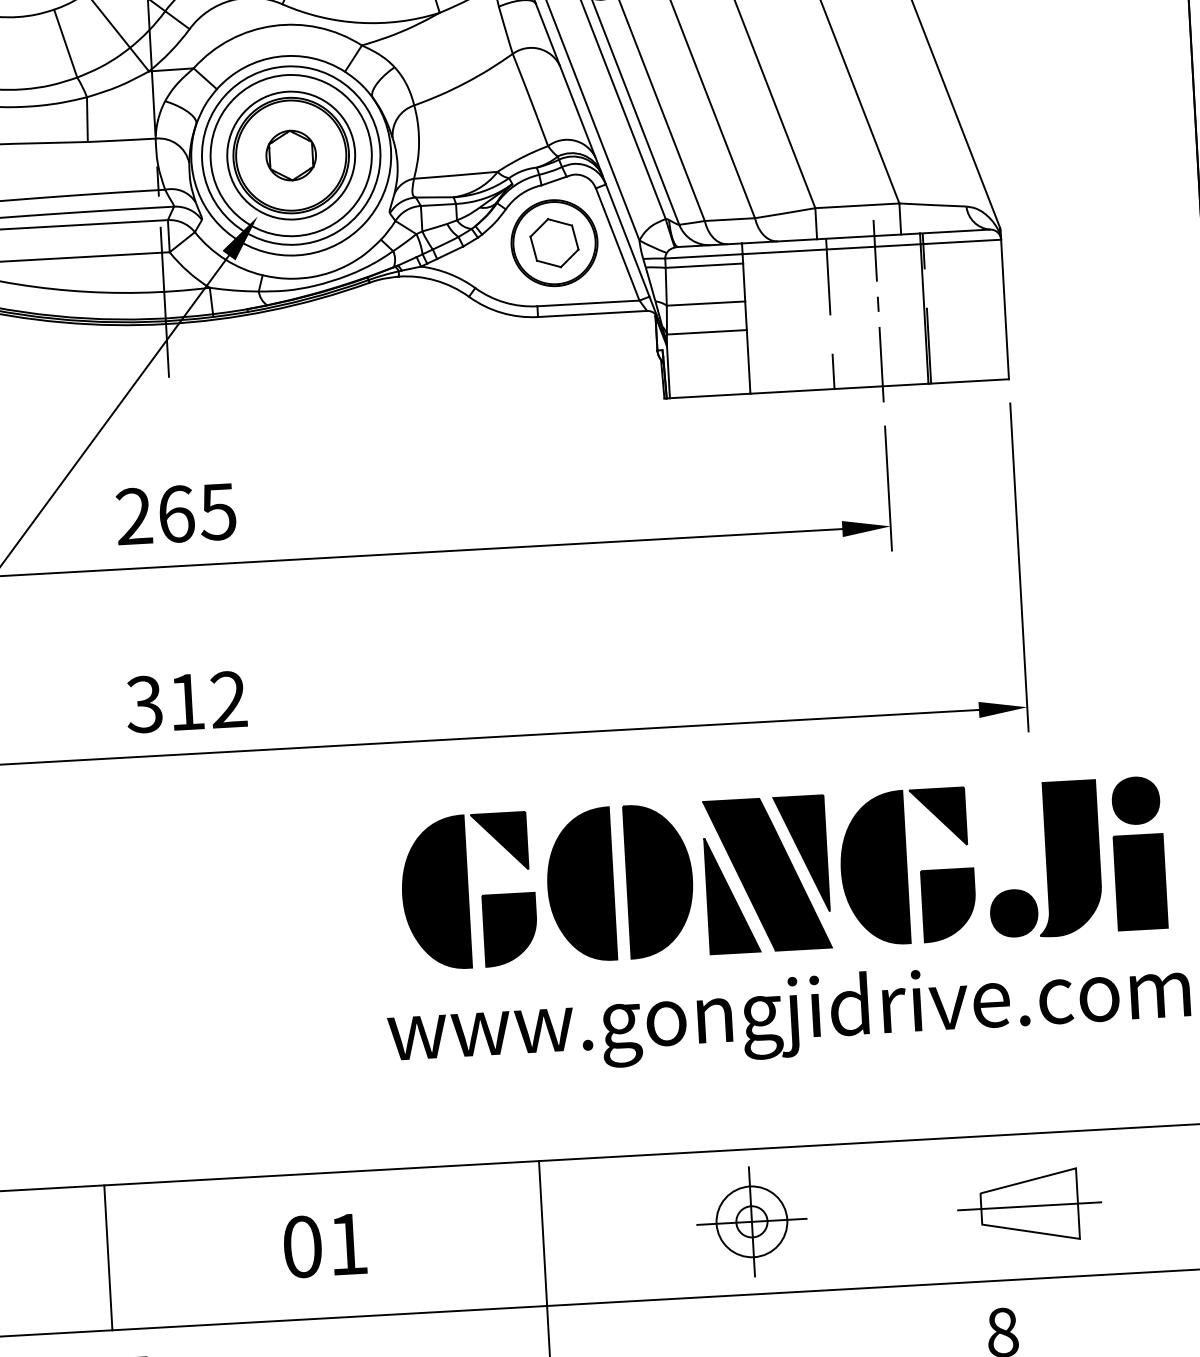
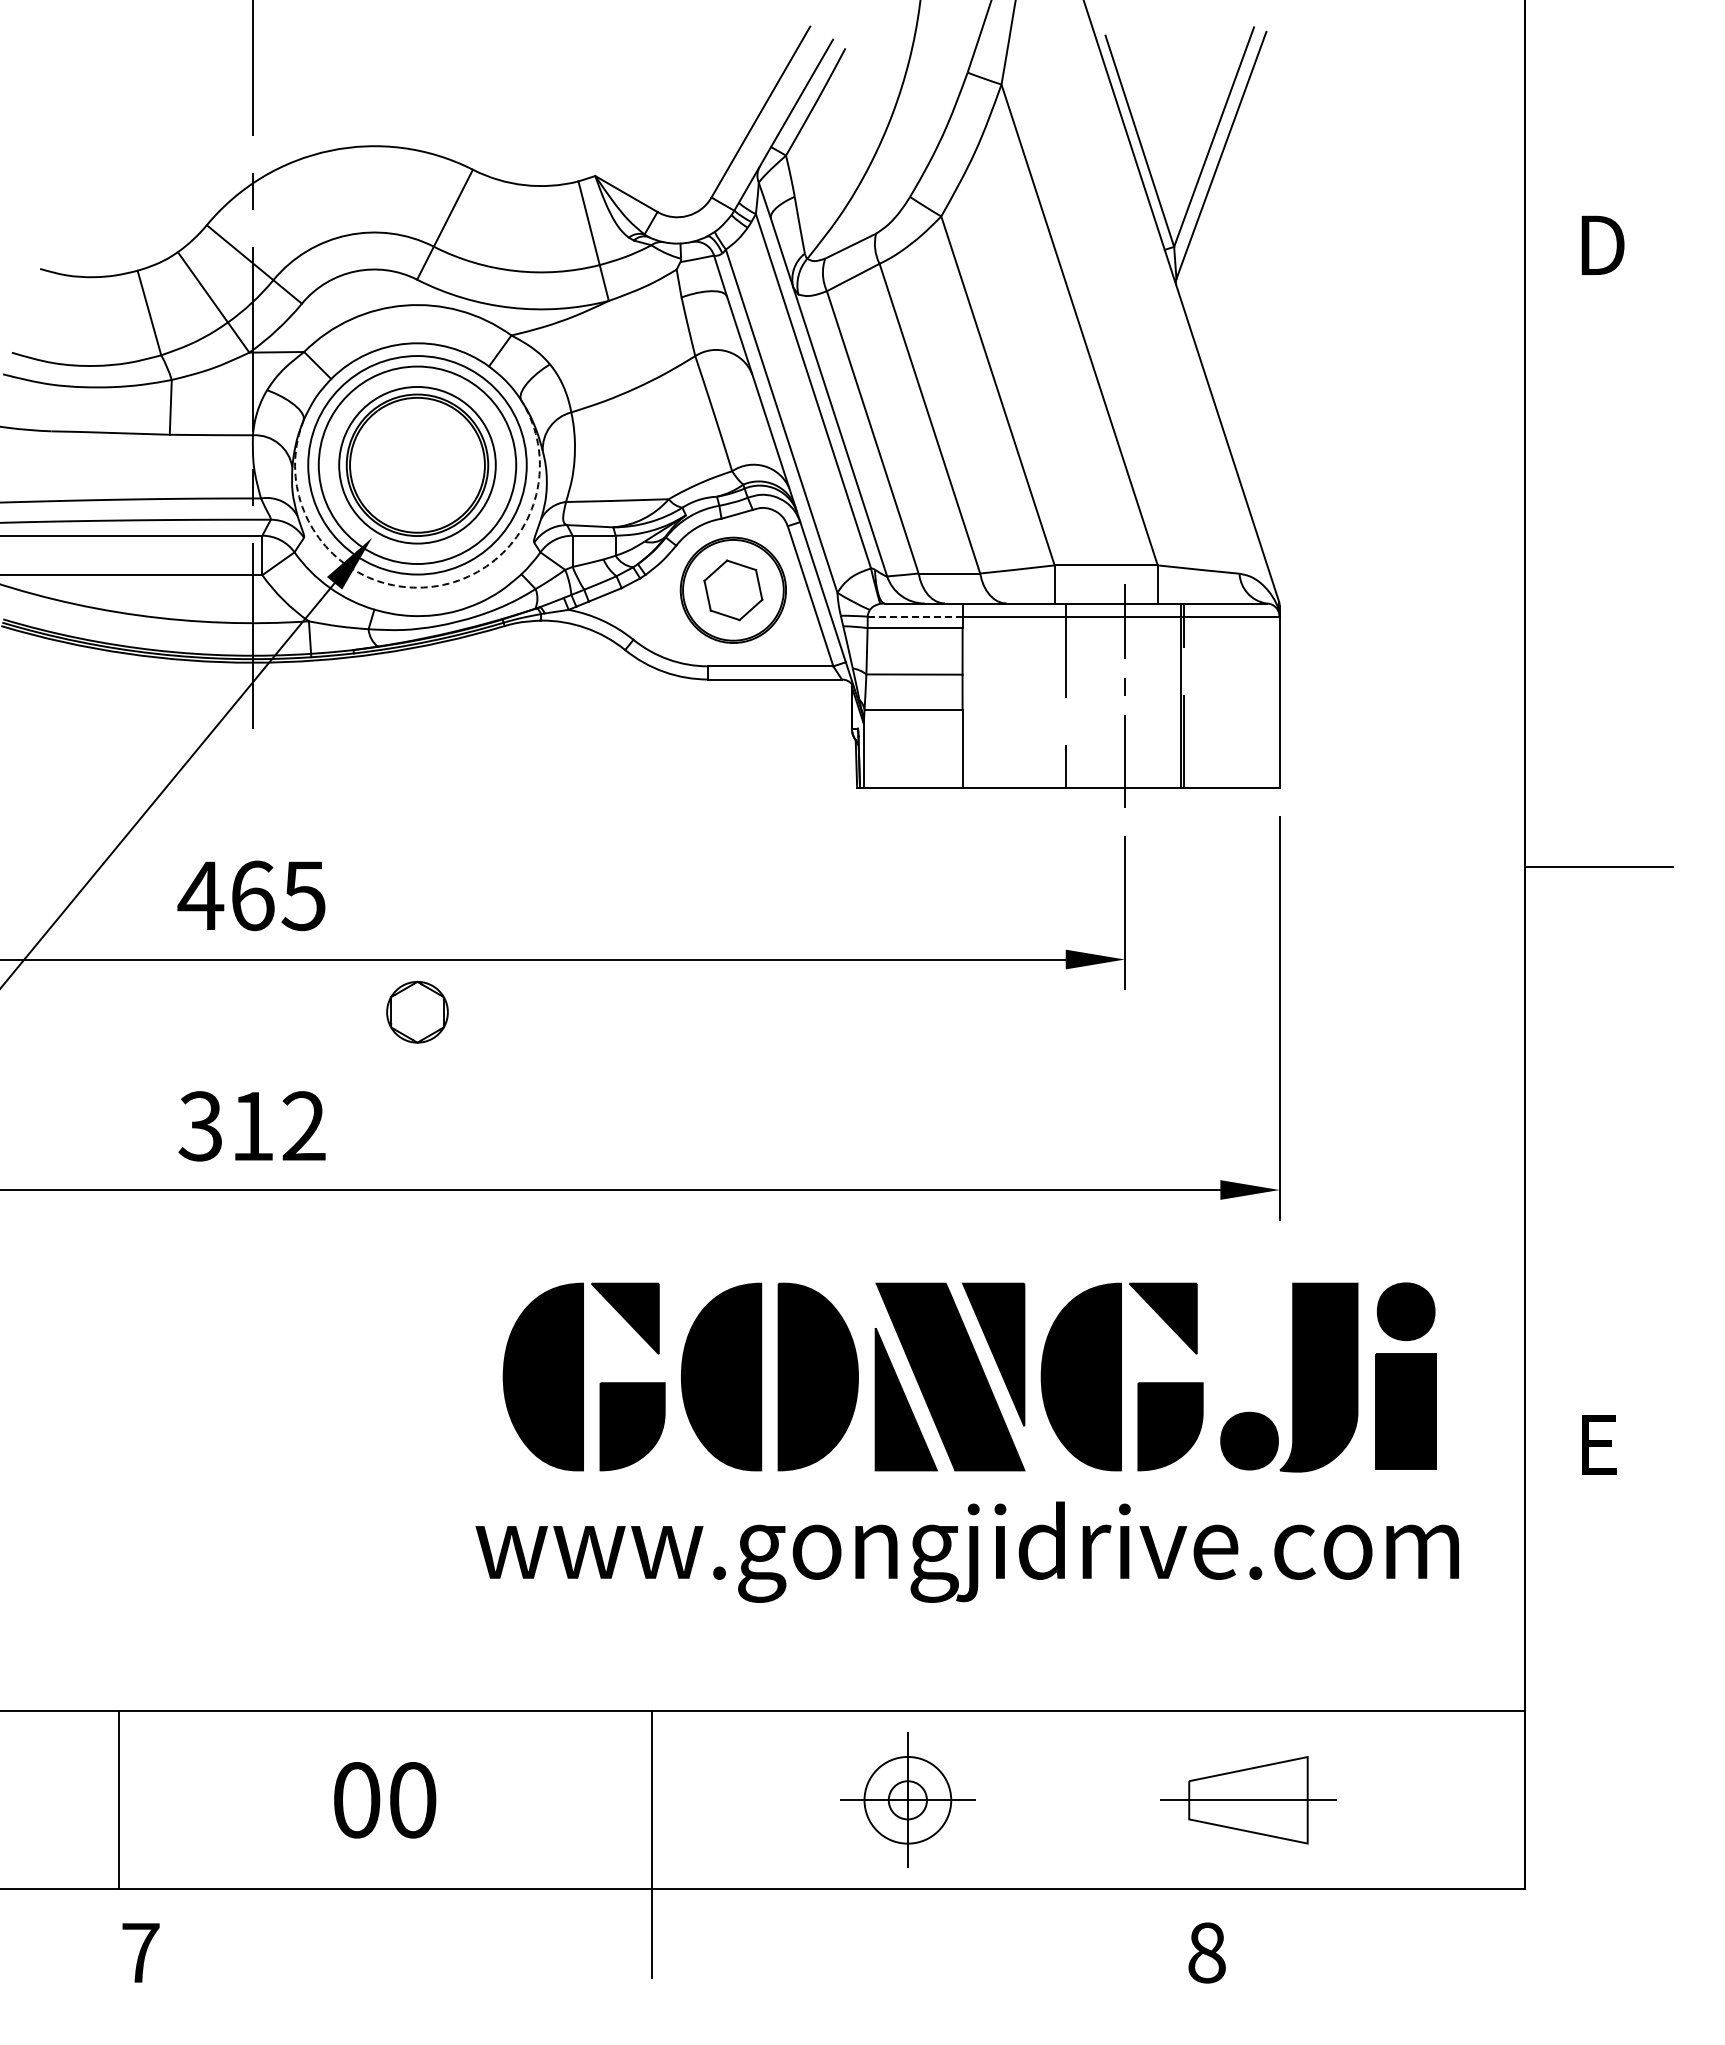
part: (291, 154) -> (417, 1011), moved
arc: (305, 254) -> (428, 587), solid -> dashed
line: (703, 256) -> (914, 616), solid -> dashed
text: (133, 515) -> (200, 894), 265 -> 465
text: (348, 1244) -> (413, 1800), 01 -> 00

